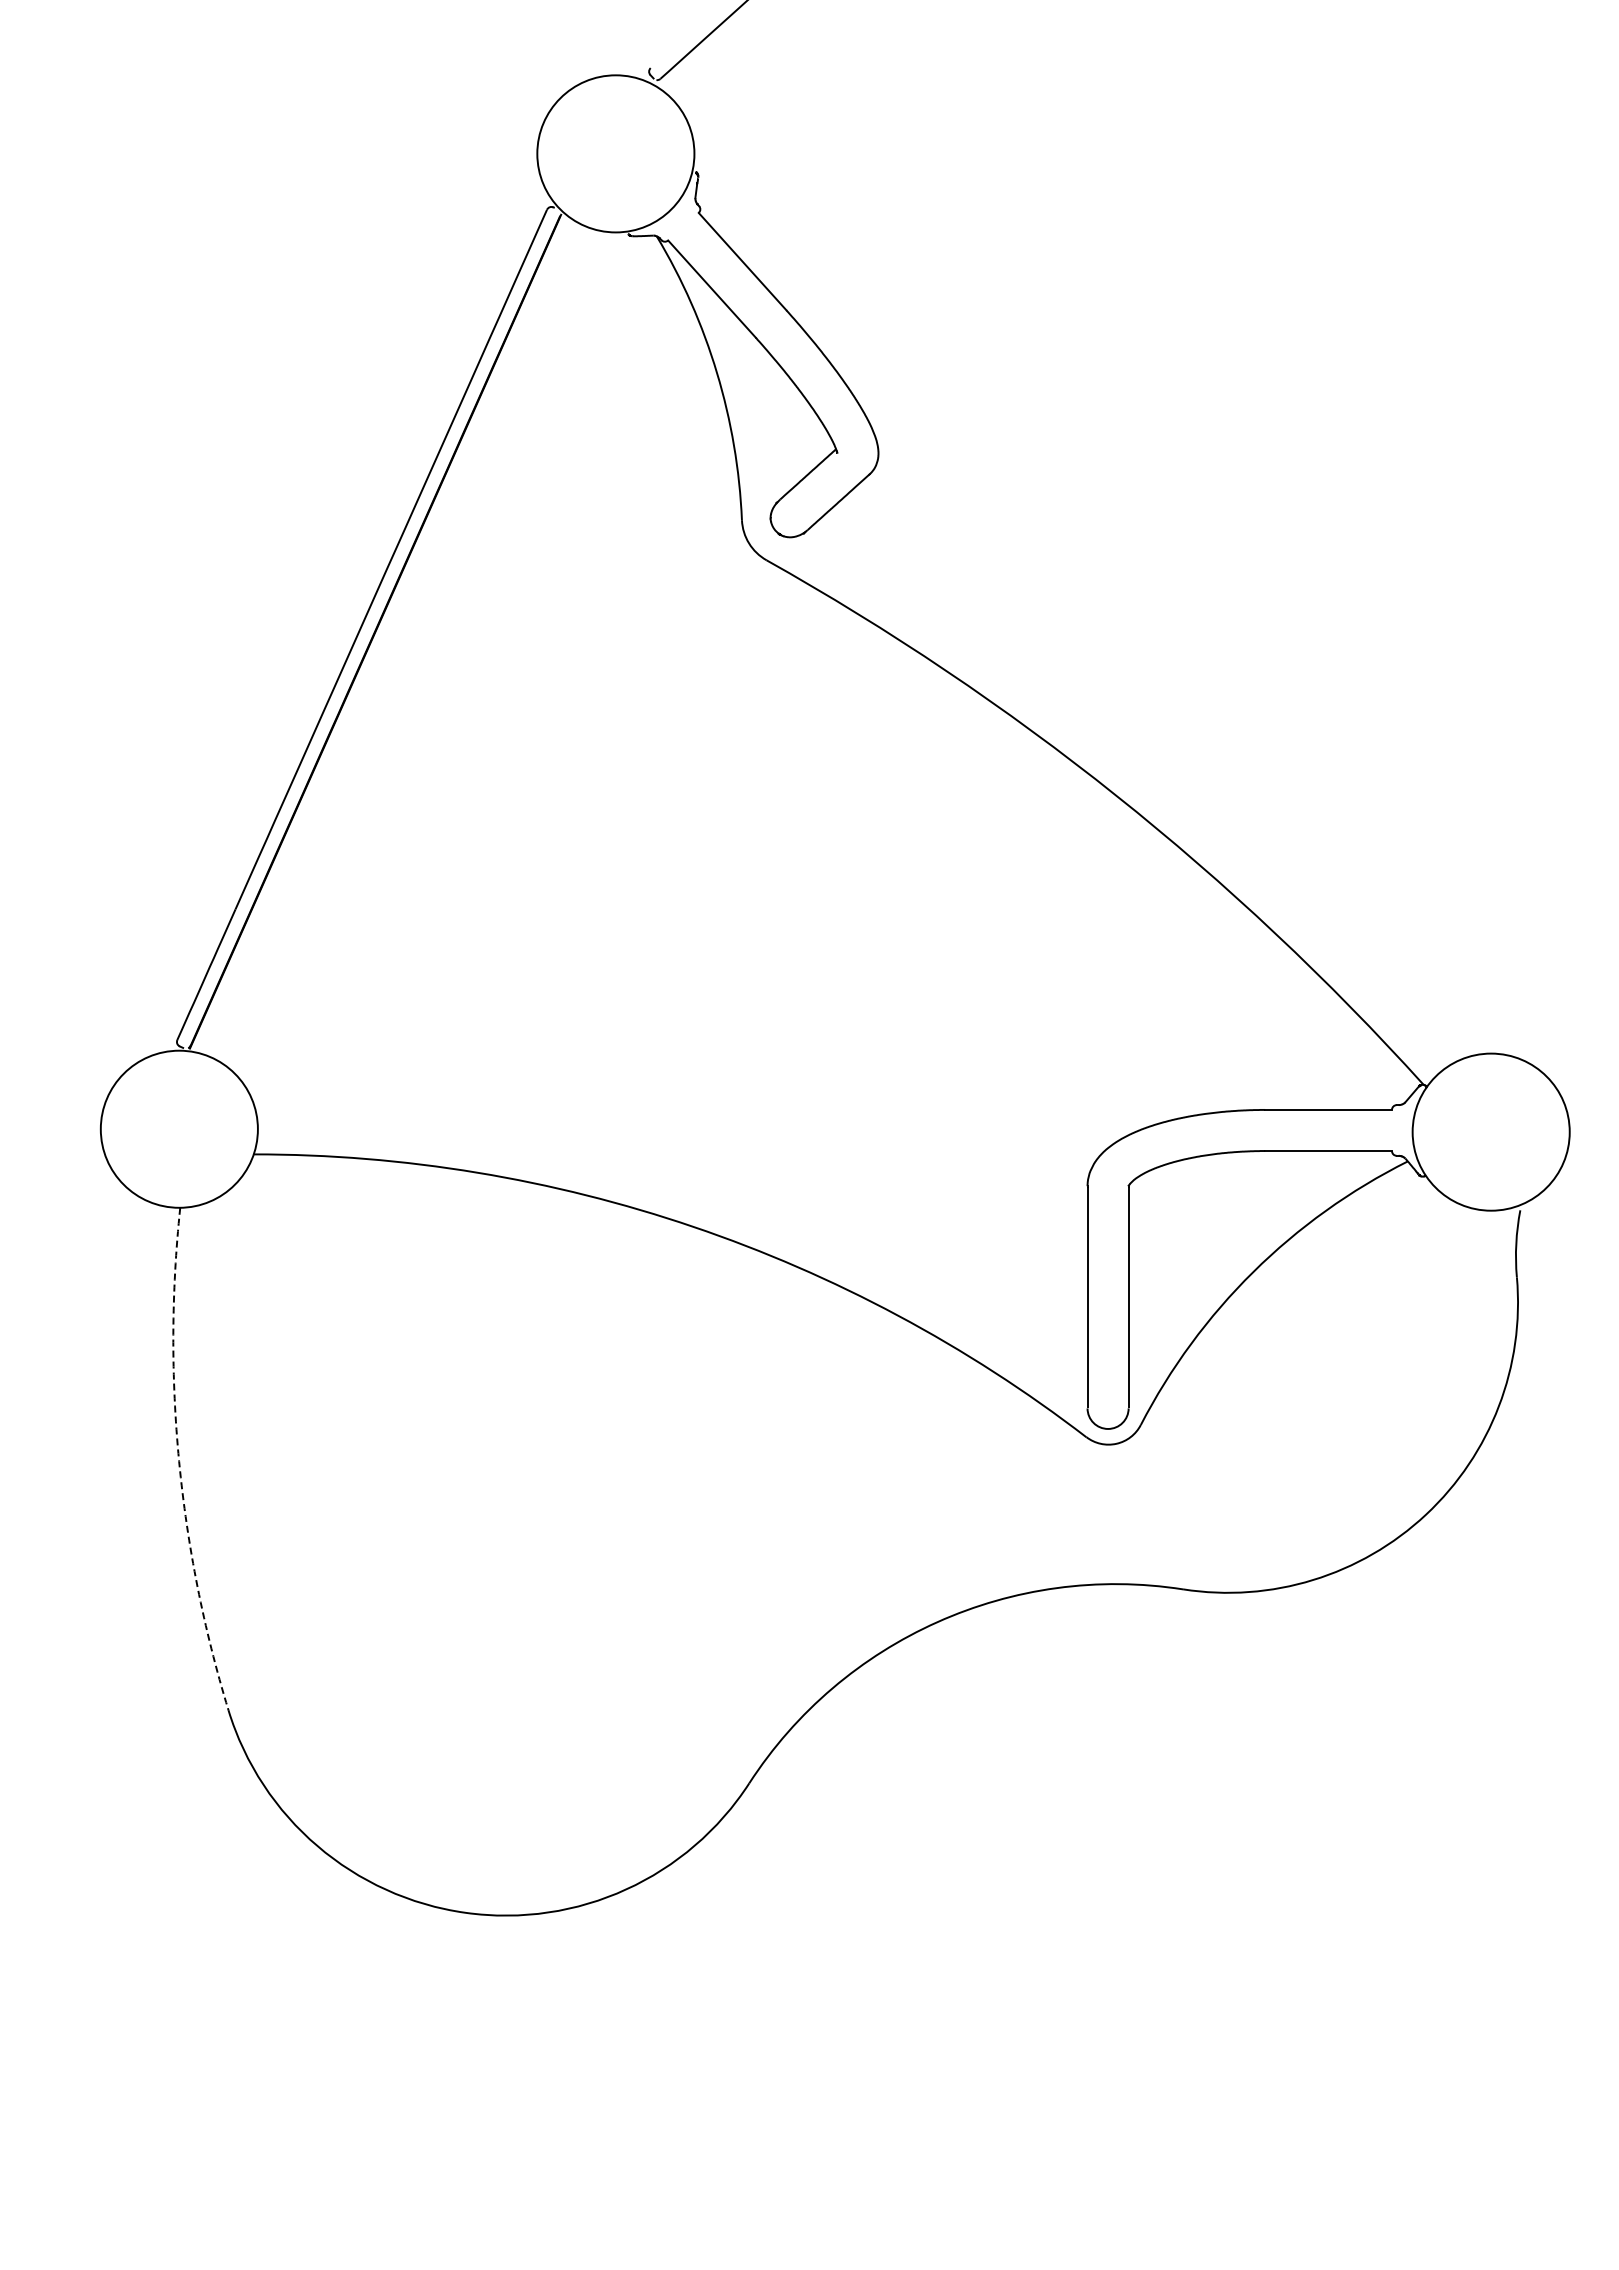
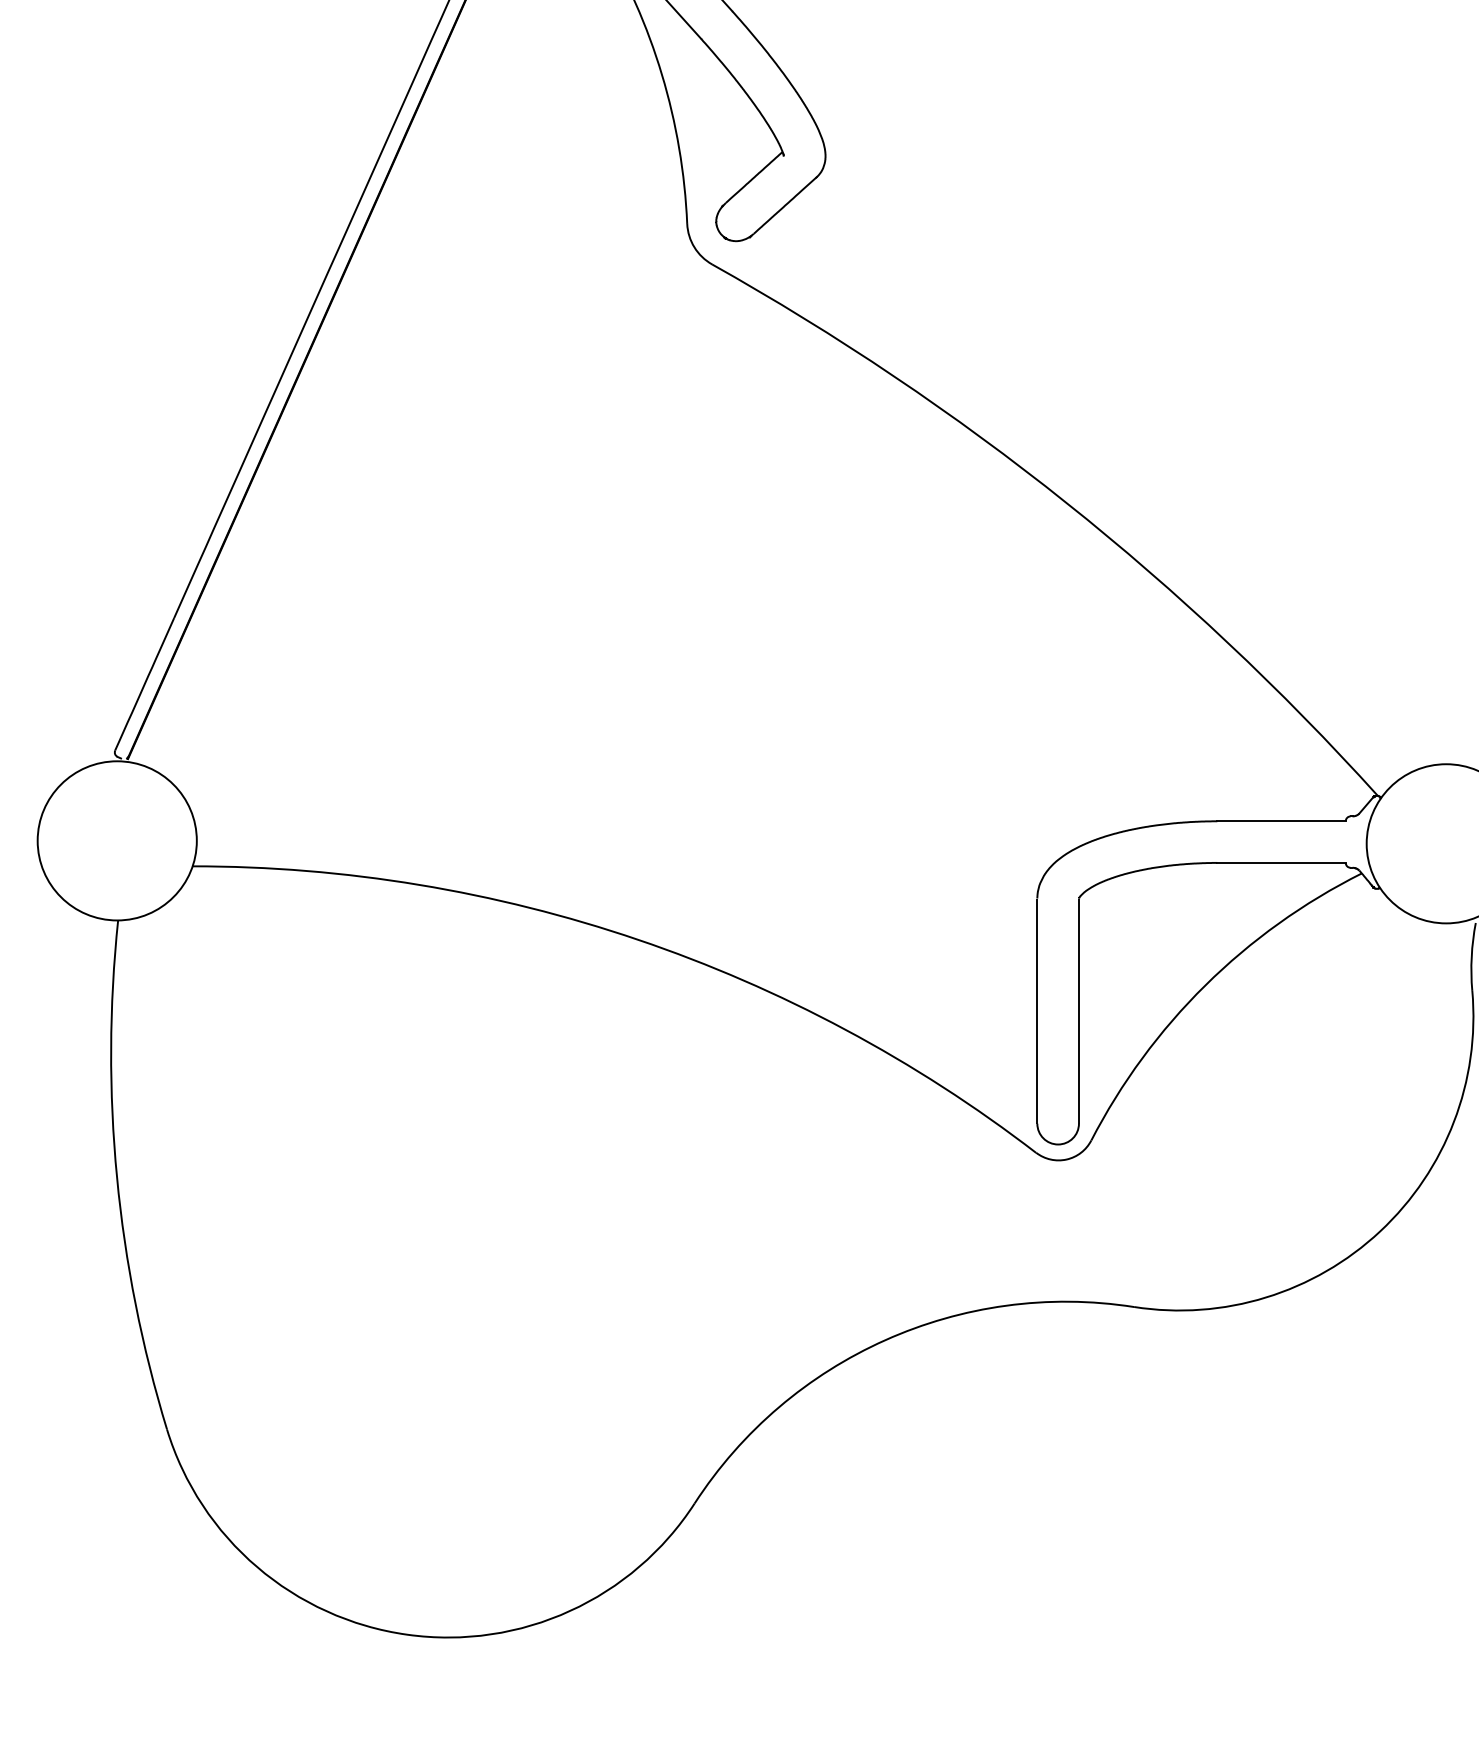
arc: (179, 1461) -> (117, 1177), dashed -> solid

